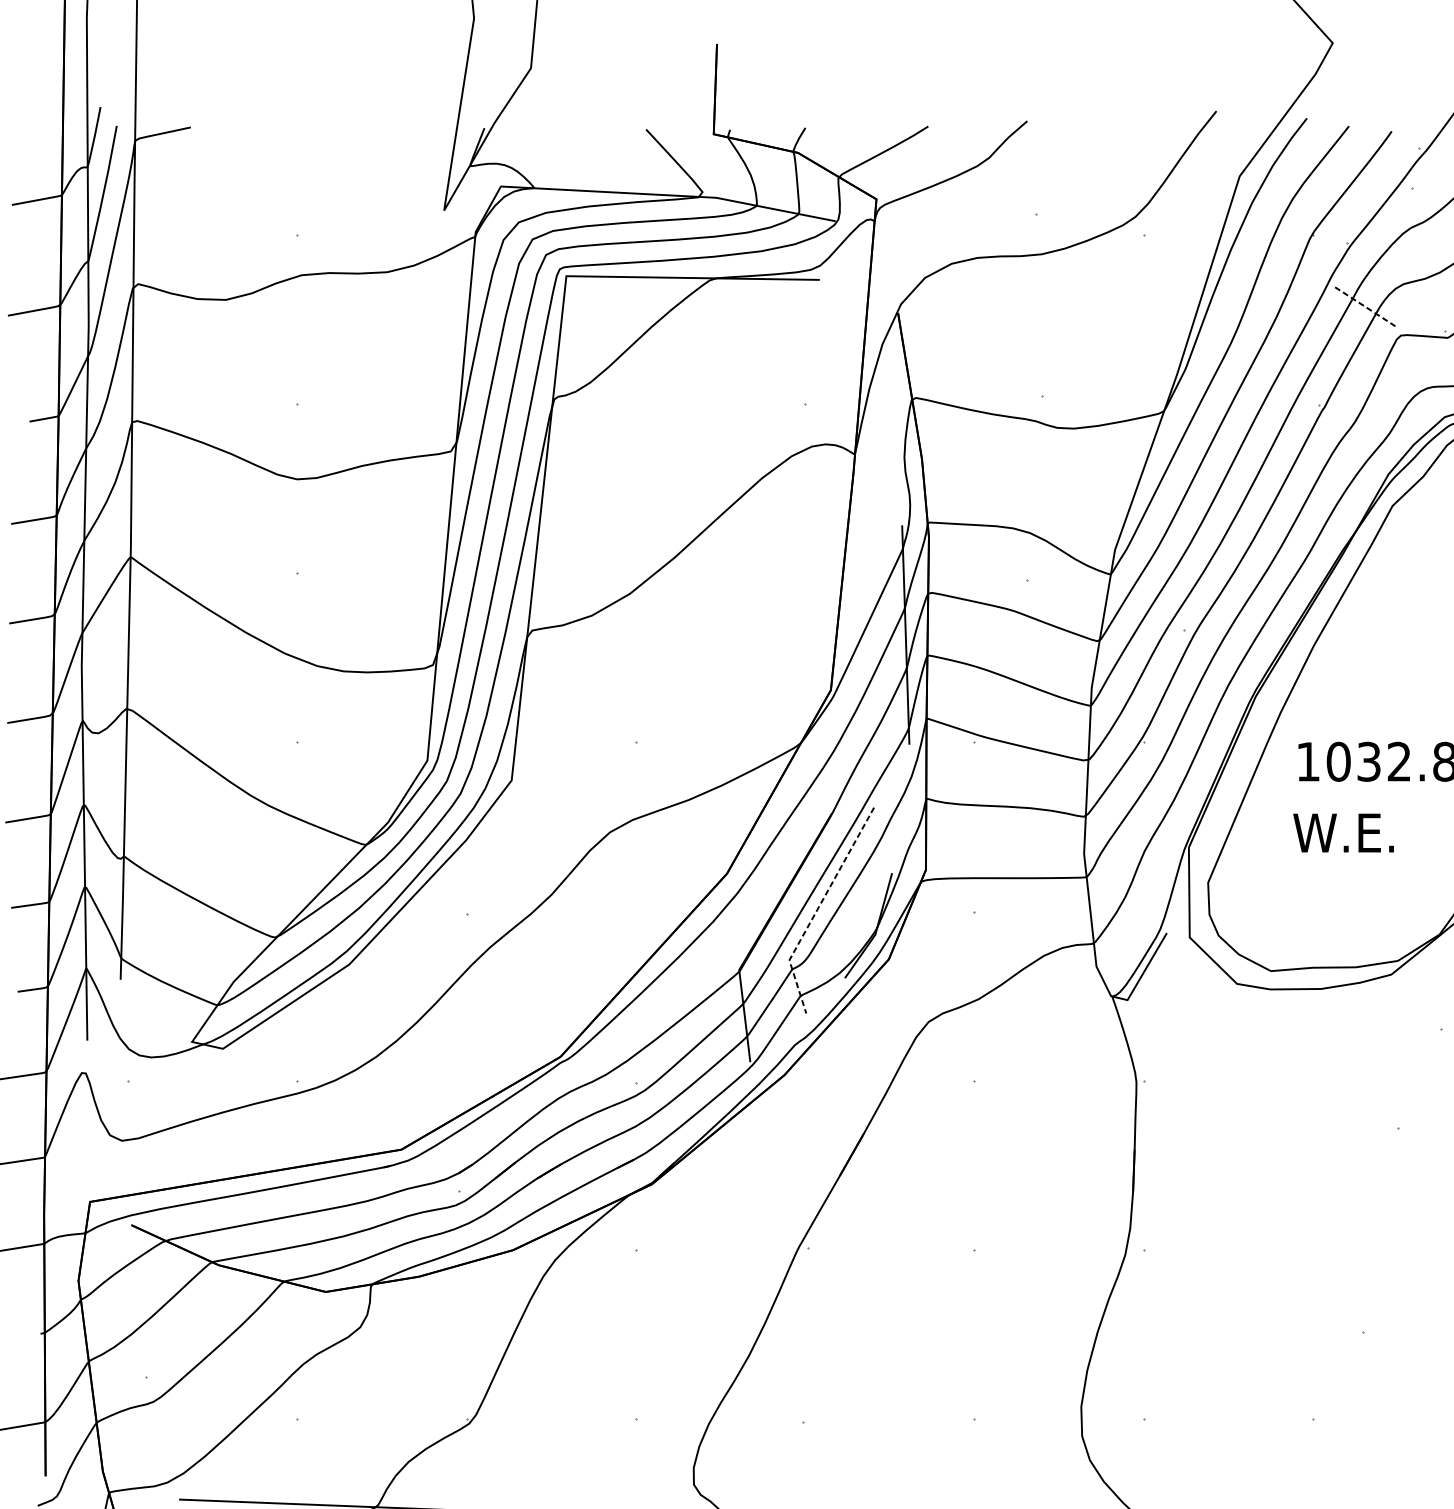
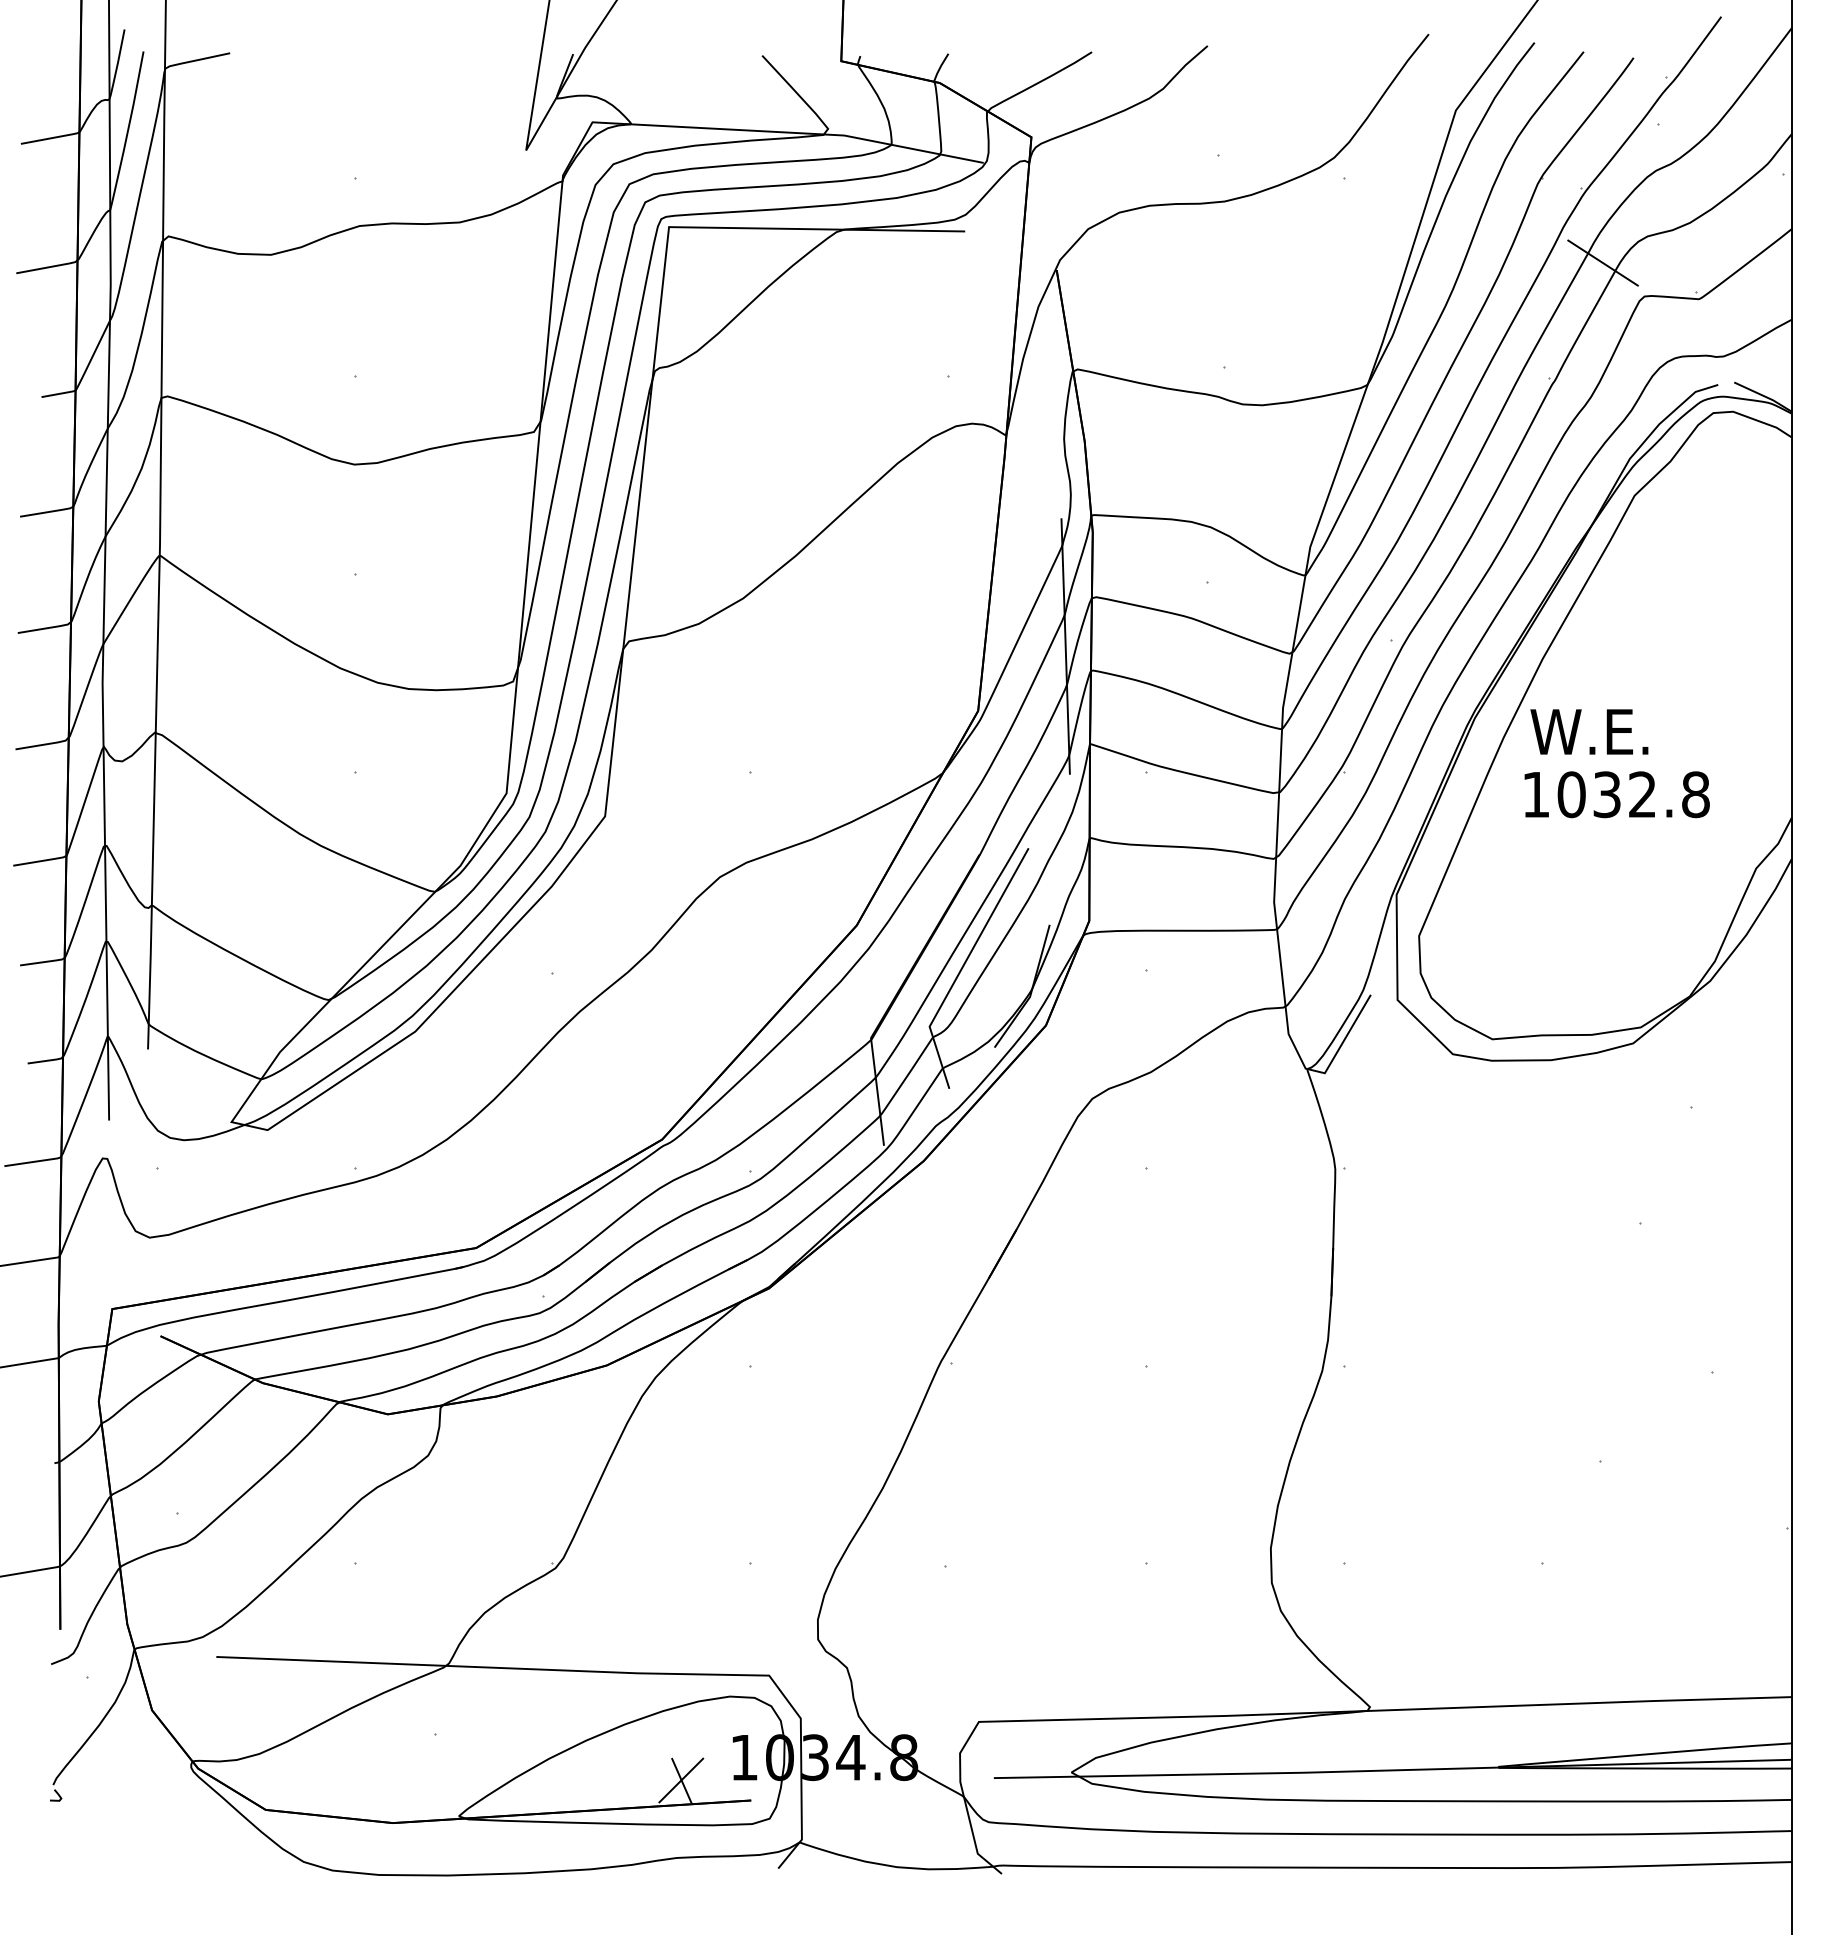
line: (1365, 307) -> (1603, 263), dashed -> solid
text: (1343, 832) -> (1589, 731), moved
line: (817, 908) -> (962, 966), dashed -> solid

